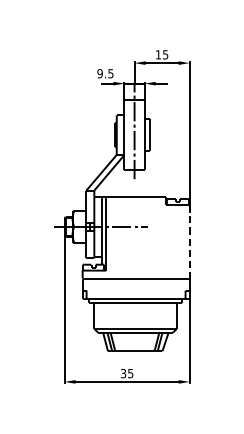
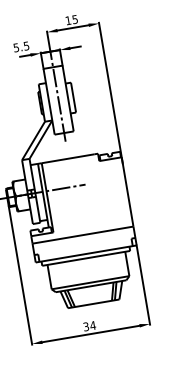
text: (99, 73) -> (15, 47), 9.5 -> 5.5
line: (189, 244) -> (127, 194), dashed -> solid
text: (130, 373) -> (92, 325), 35 -> 34

